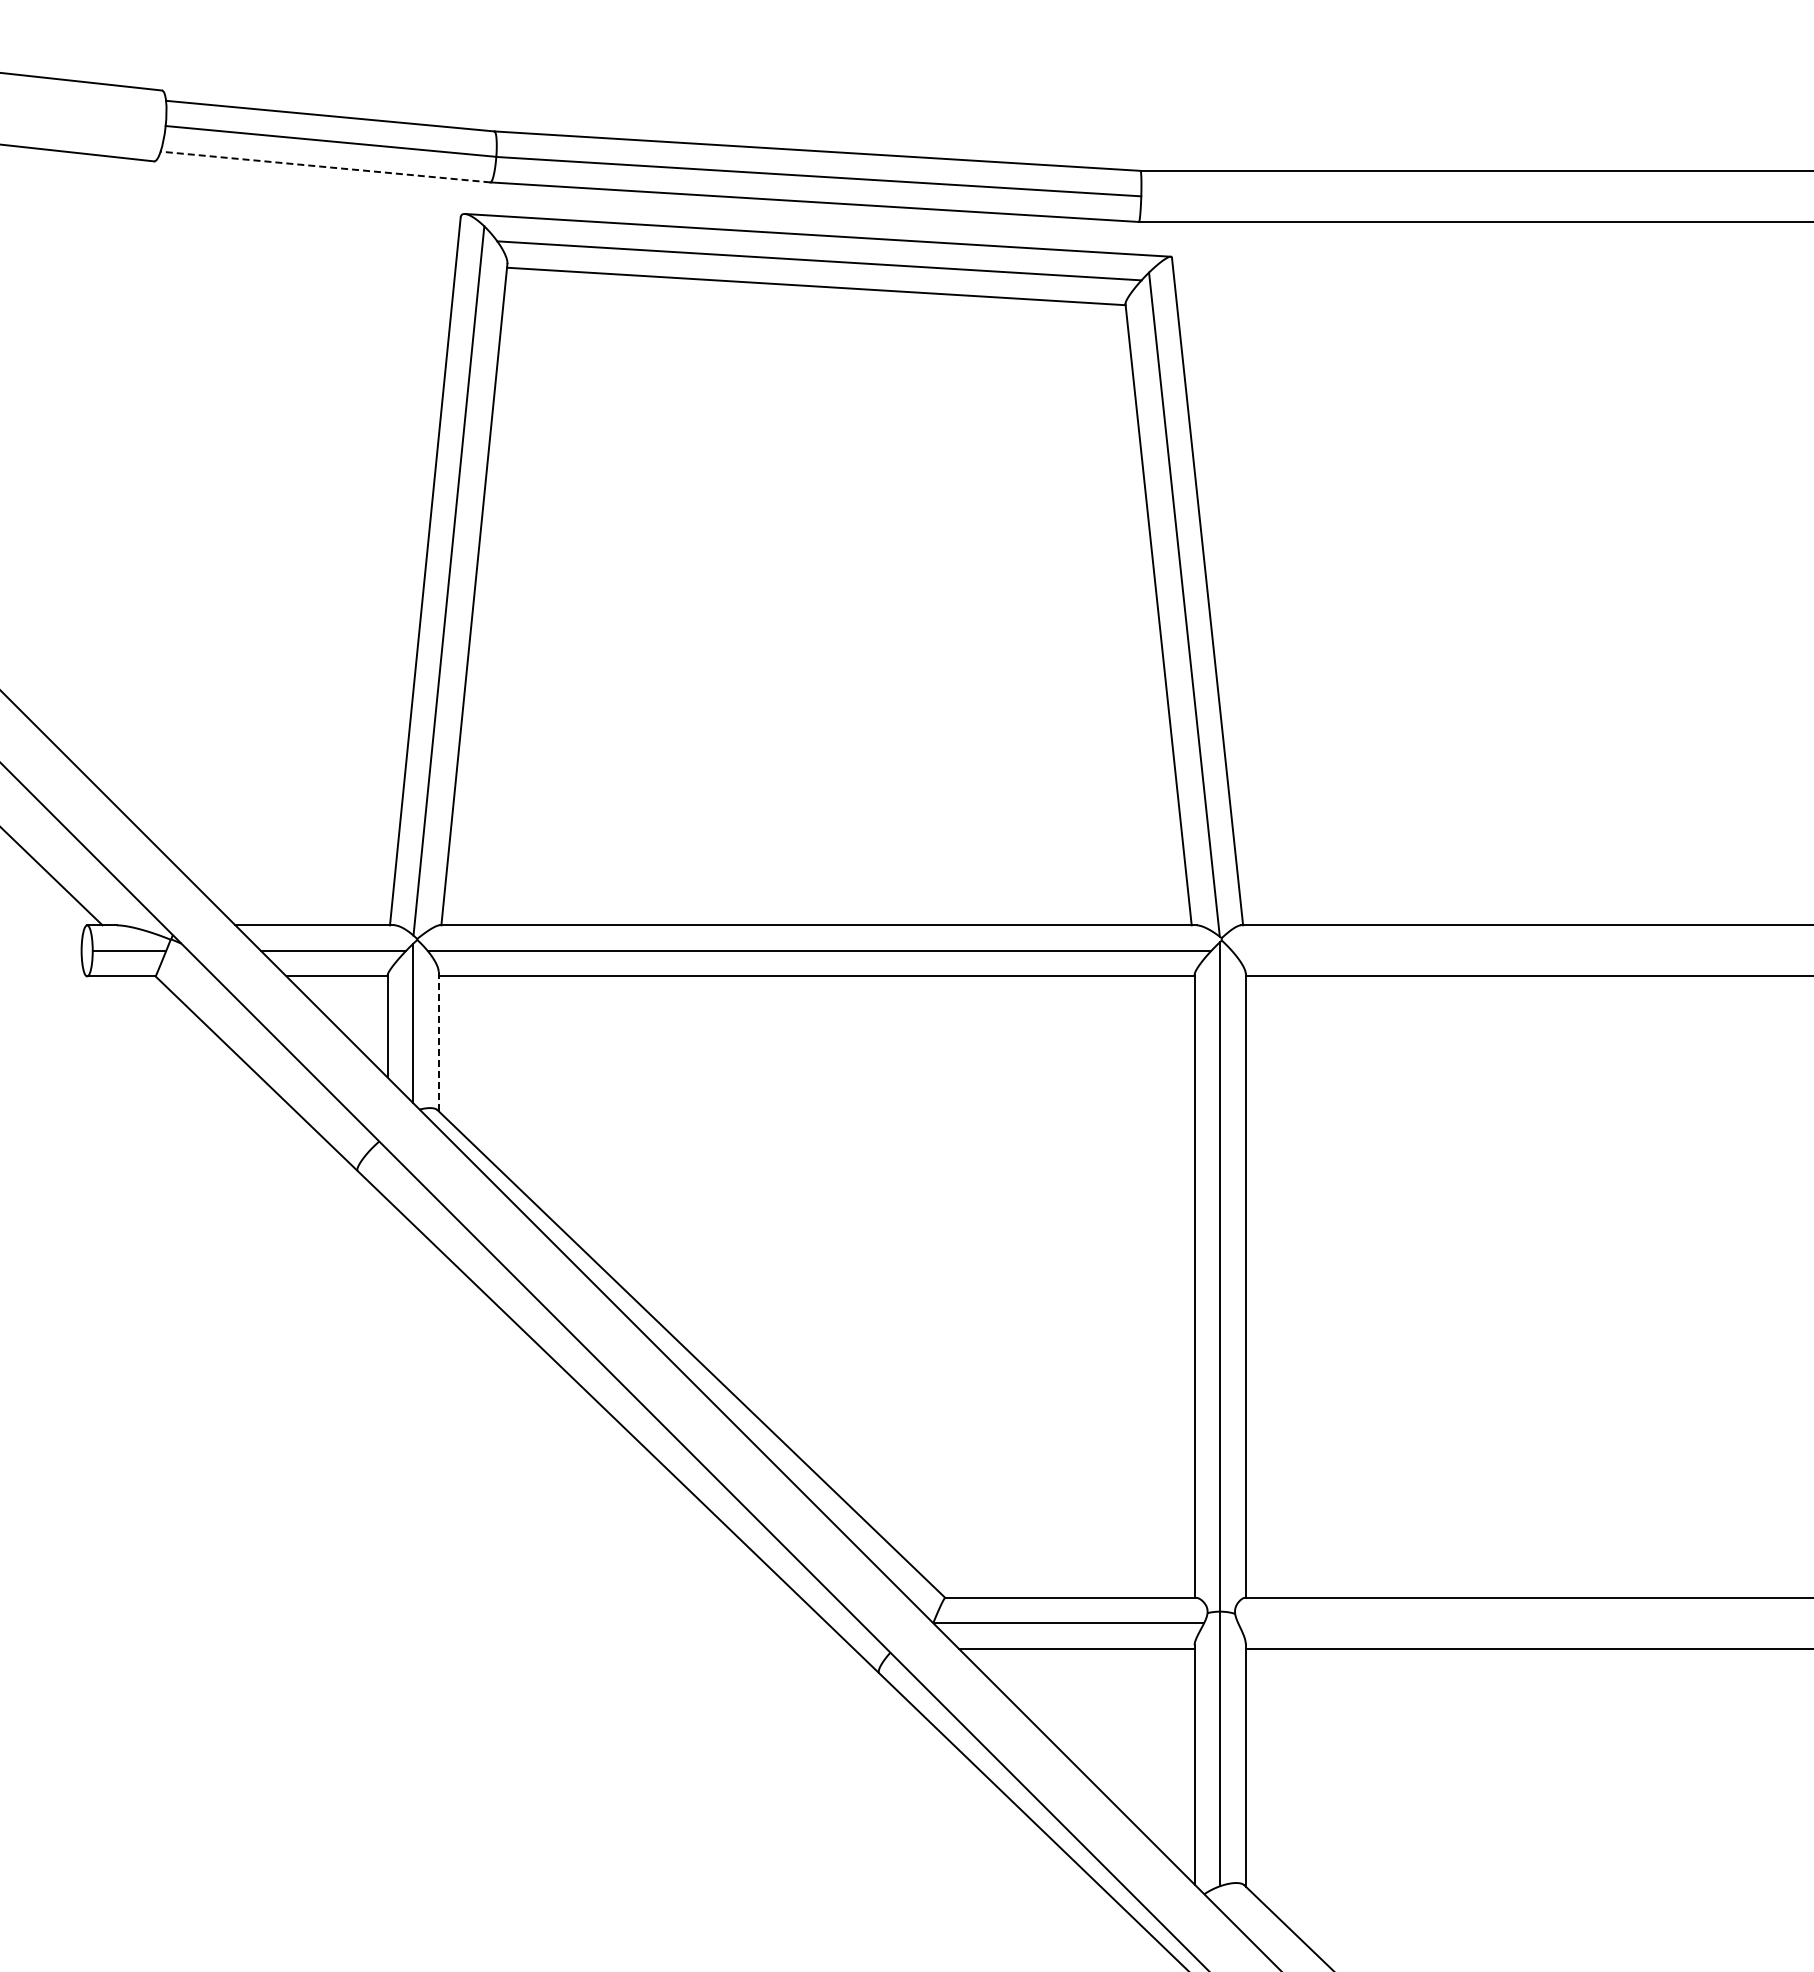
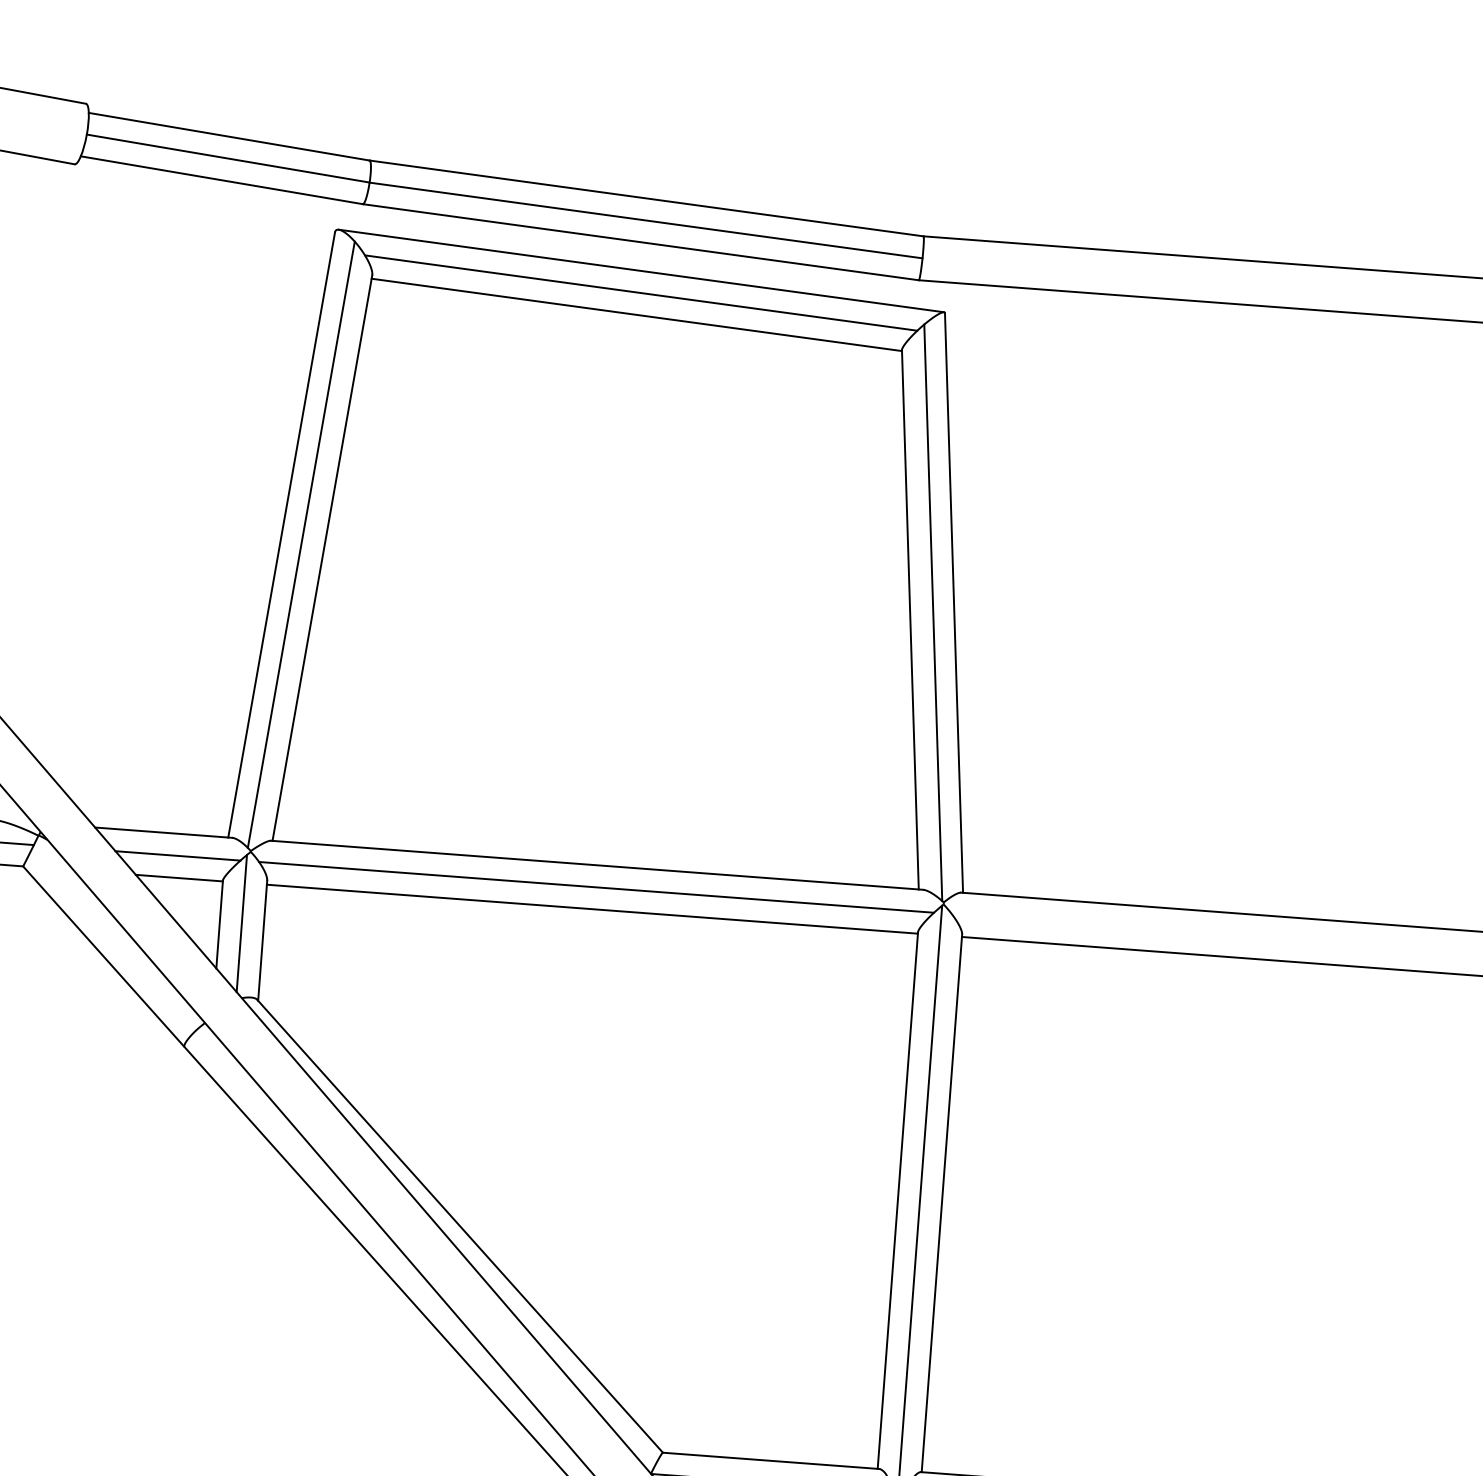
line: (325, 167) -> (221, 180), dashed -> solid
line: (438, 1041) -> (262, 940), dashed -> solid

